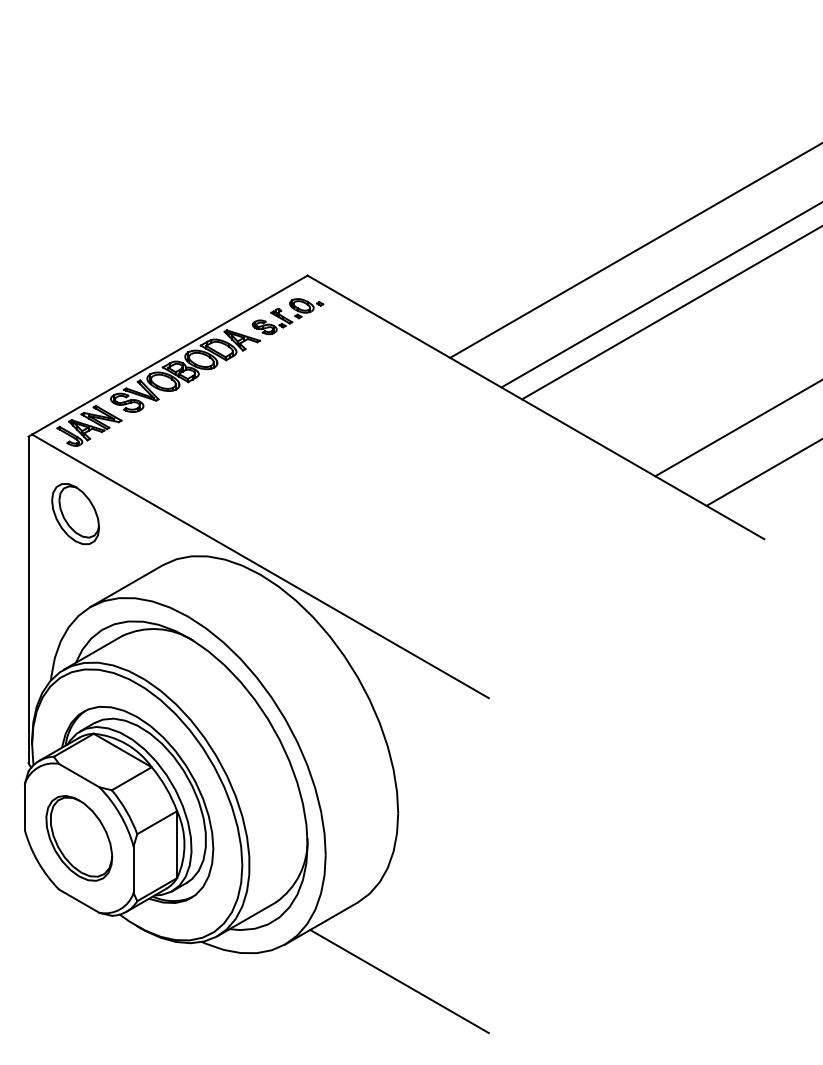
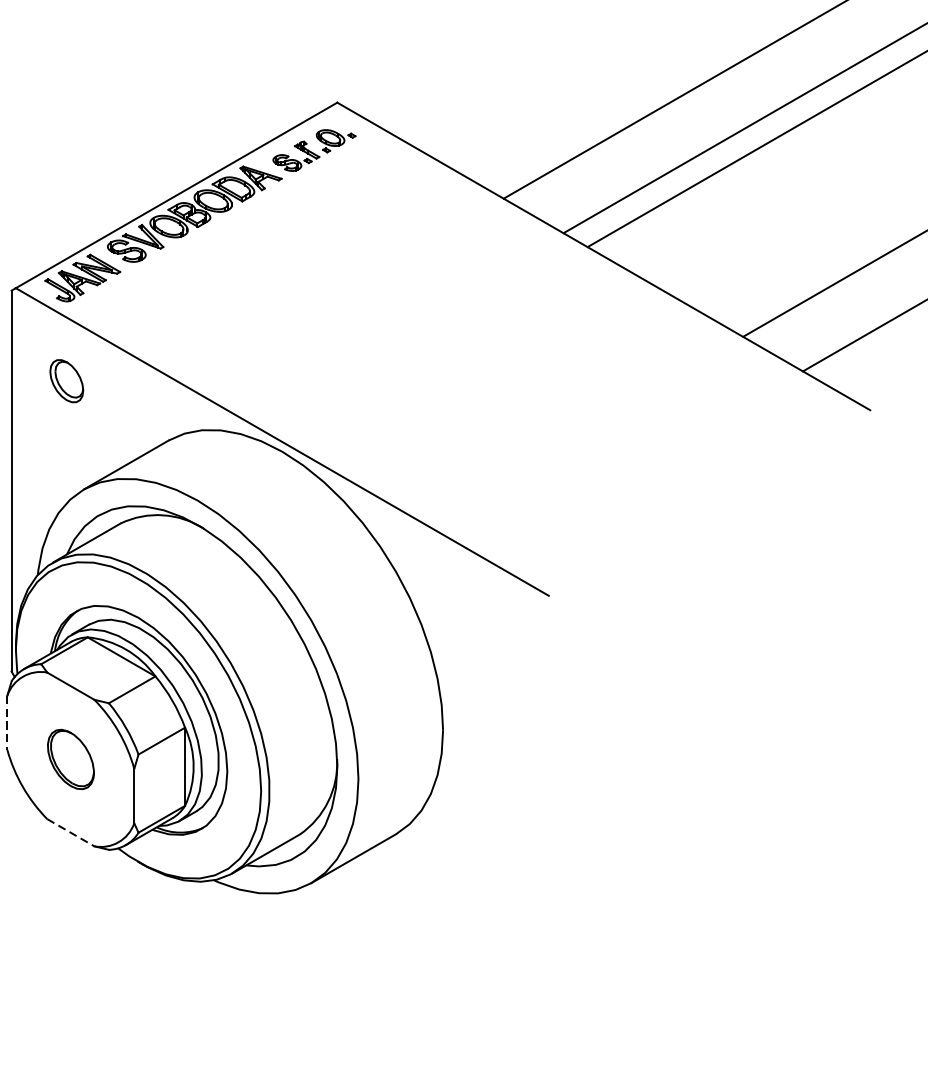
part: (75, 514) -> (66, 381), size x0.6
line: (24, 807) -> (6, 723), solid -> dashed
part: (79, 838) -> (71, 759), size x0.6
line: (79, 901) -> (71, 833), solid -> dashed
line: (399, 981) -> (444, 926), removed

